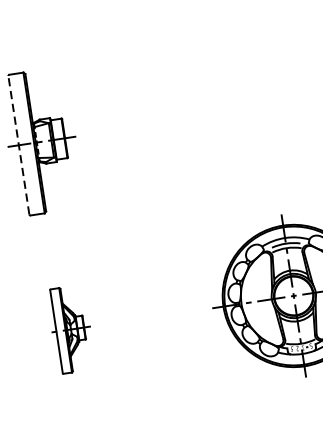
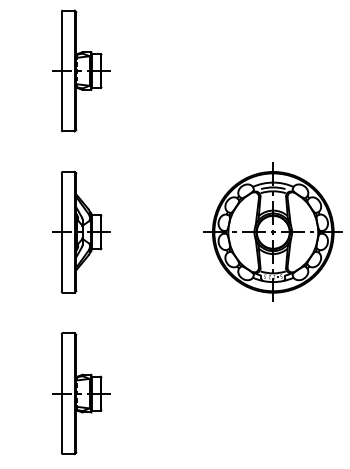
line: (18, 144) -> (61, 70), dashed -> solid
part: (70, 328) -> (81, 231), size x1.67

